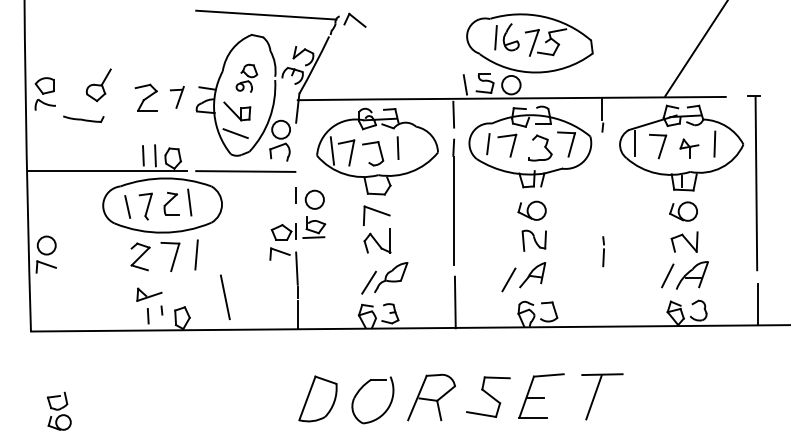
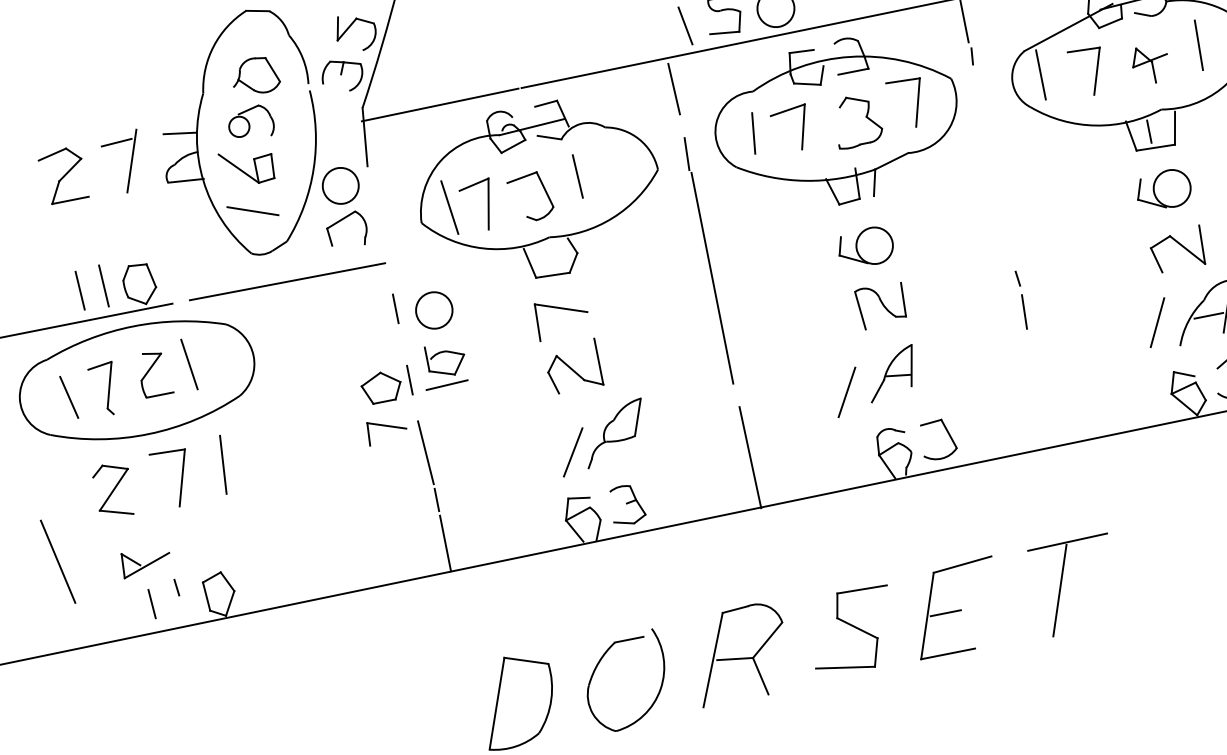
part: (246, 78) -> (252, 98), size x1.43
part: (177, 97) -> (124, 162), size x1.43
line: (225, 297) -> (58, 561), moved

